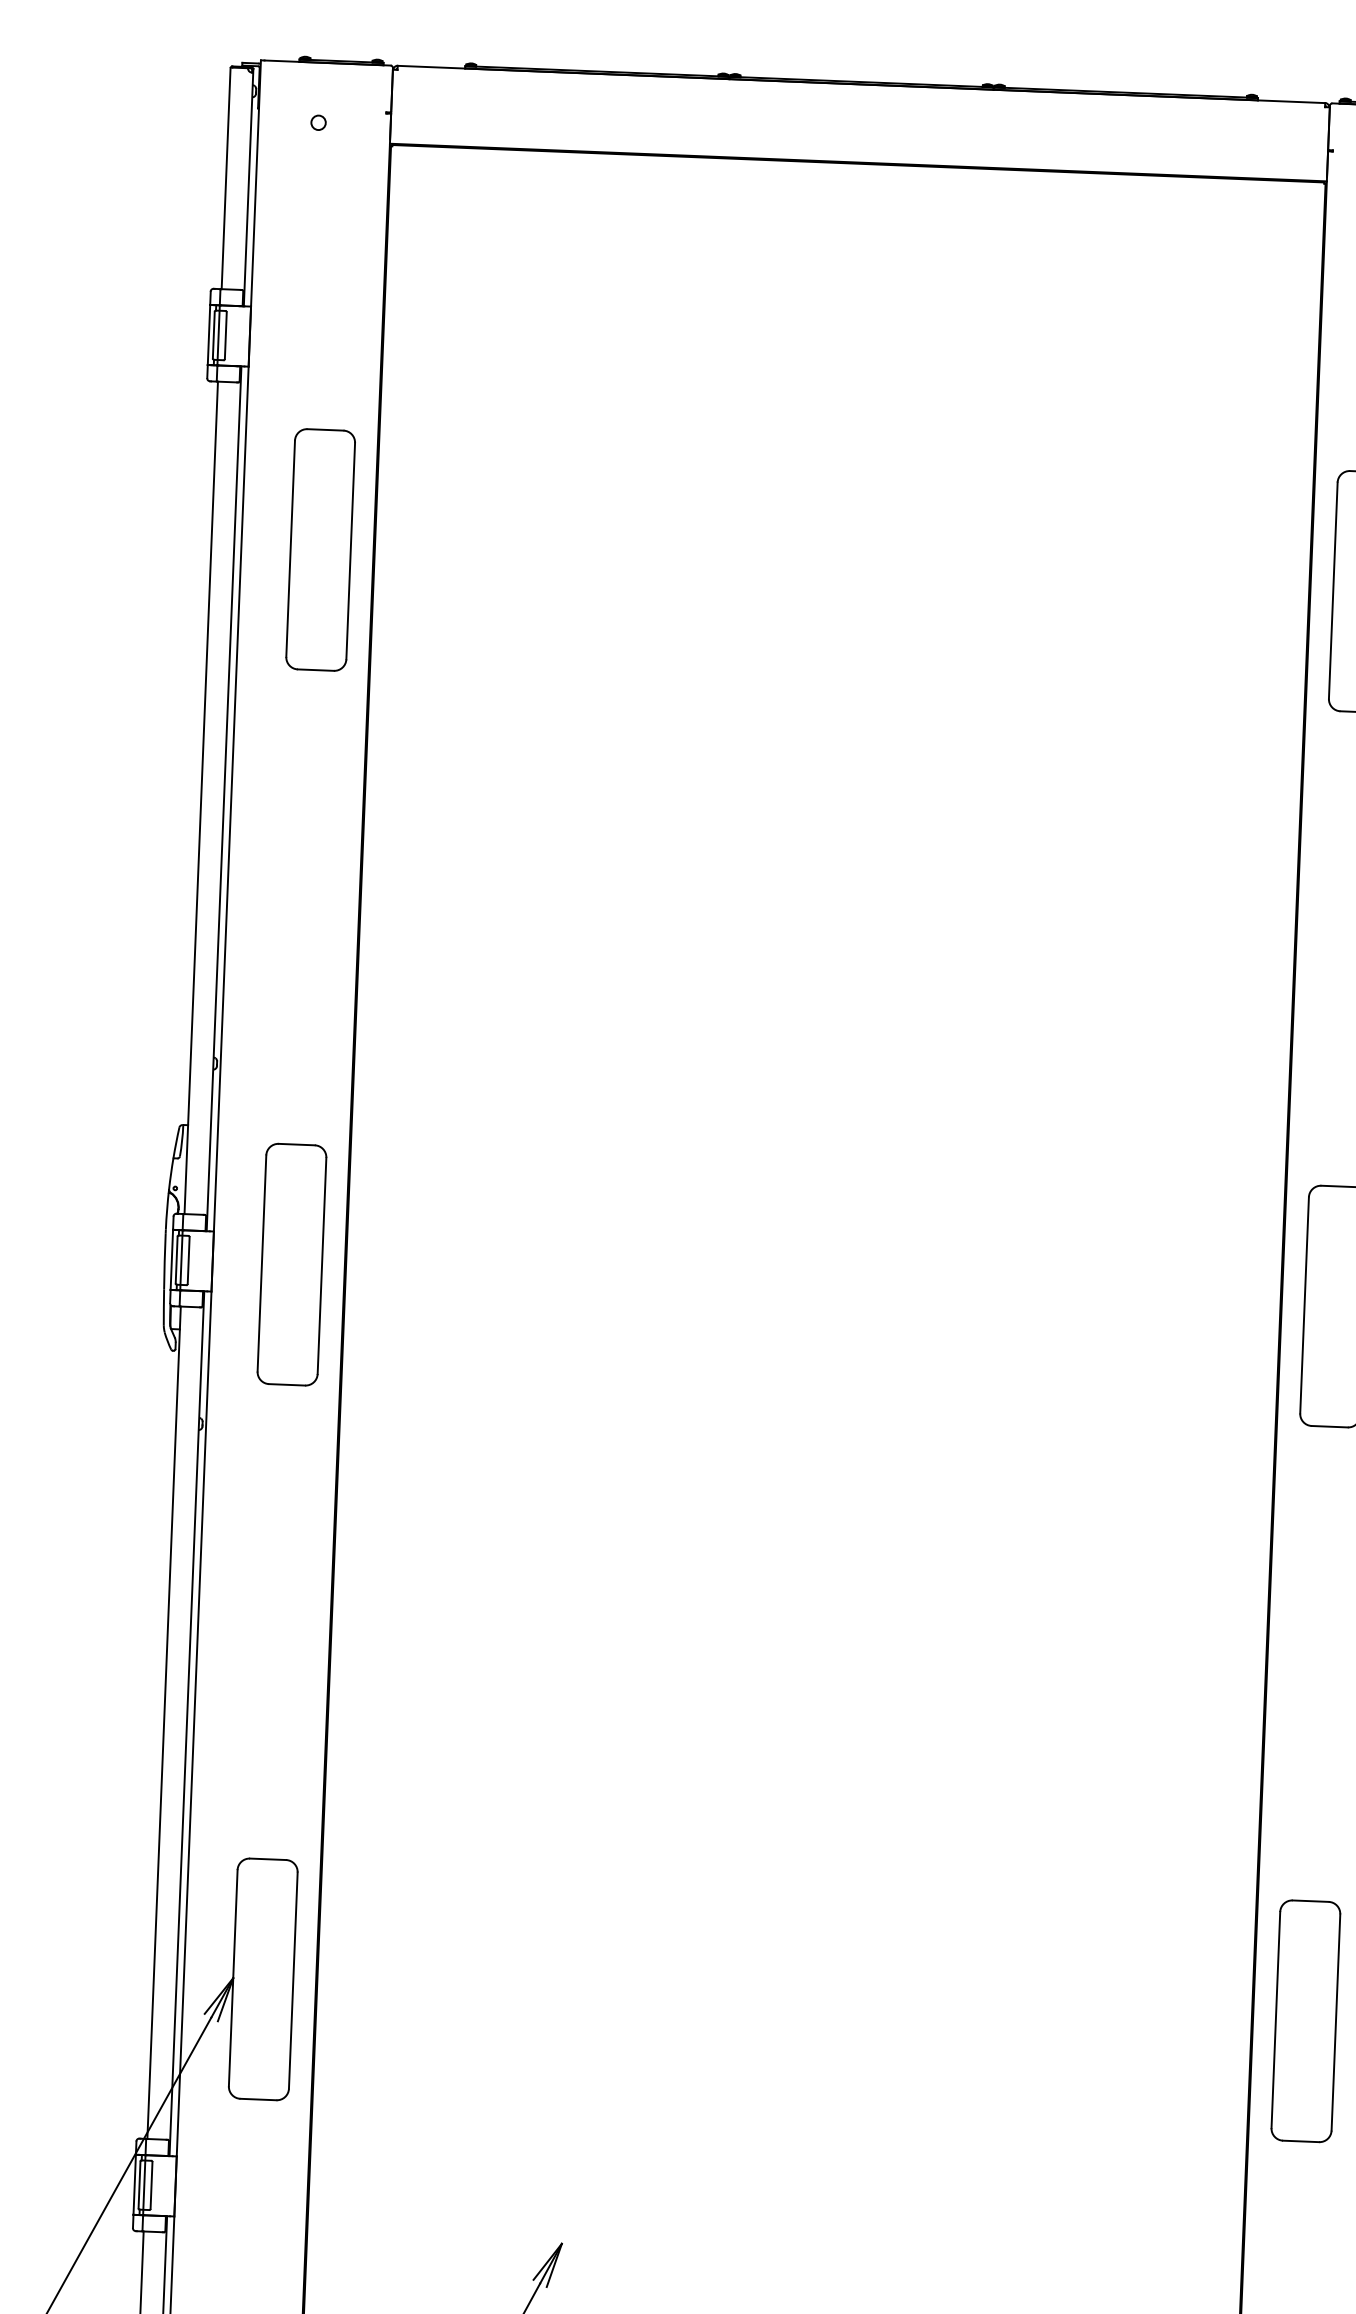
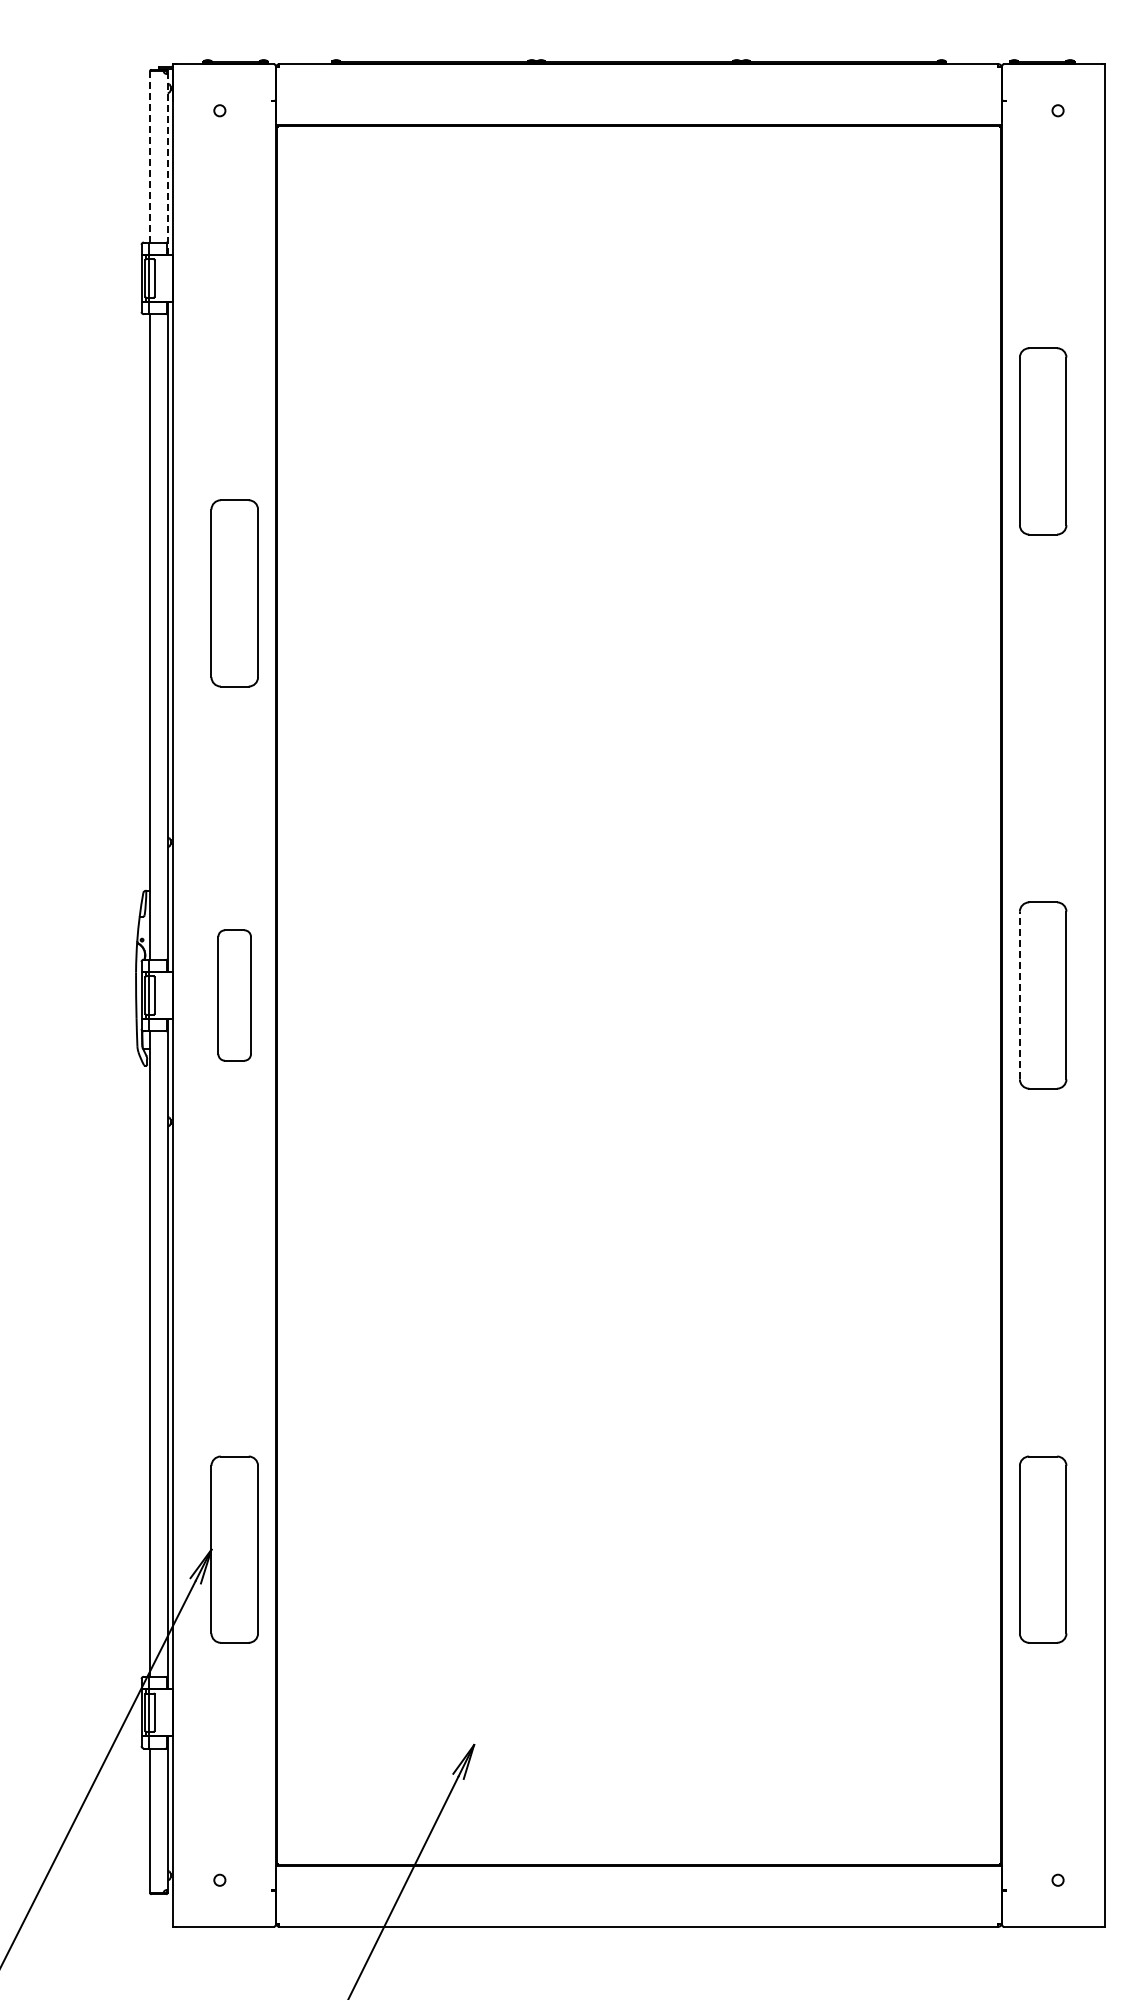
line: (226, 178) -> (150, 156), solid -> dashed
line: (248, 188) -> (167, 163), solid -> dashed
part: (320, 550) -> (234, 593), moved
part: (291, 1264) -> (234, 995), size x0.7
line: (1304, 1305) -> (1019, 995), solid -> dashed

